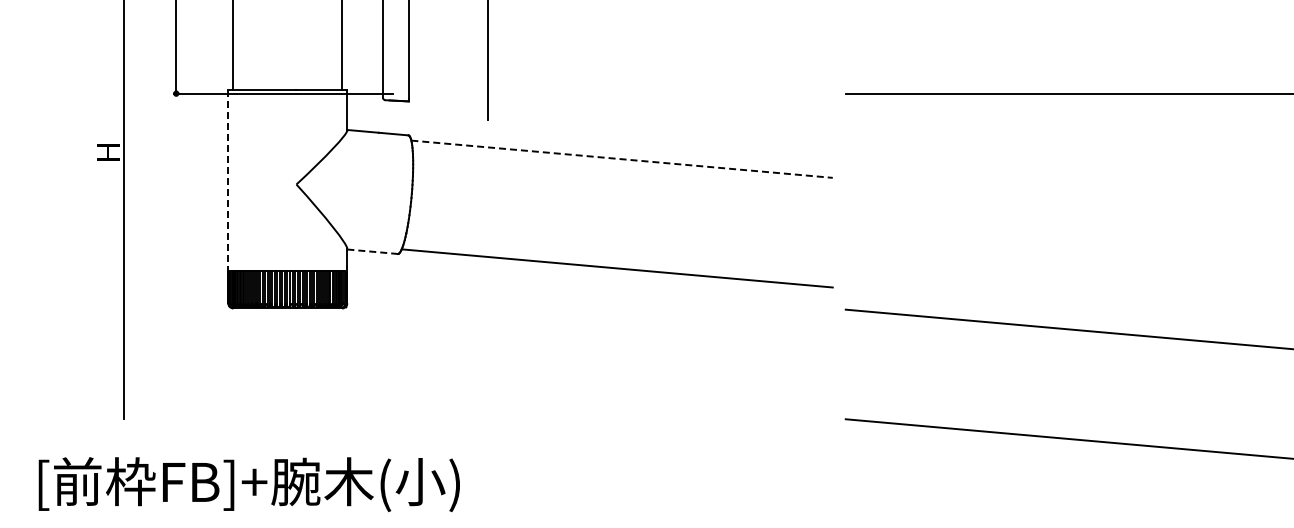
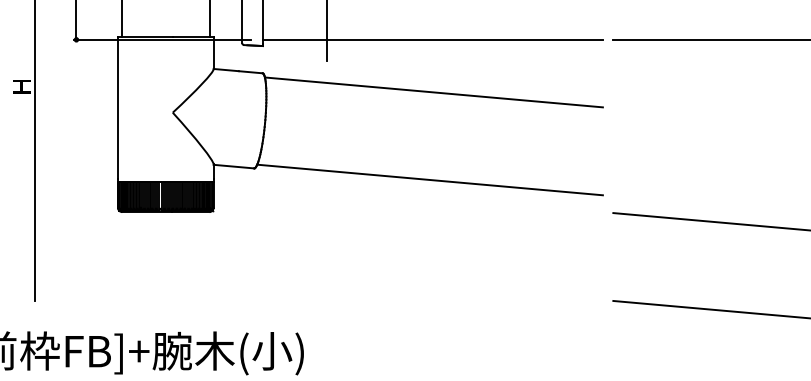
line: (620, 93) -> (432, 39), added
line: (622, 159) -> (434, 92), dashed -> solid
line: (228, 179) -> (118, 108), dashed -> solid
line: (373, 251) -> (234, 166), dashed -> solid

